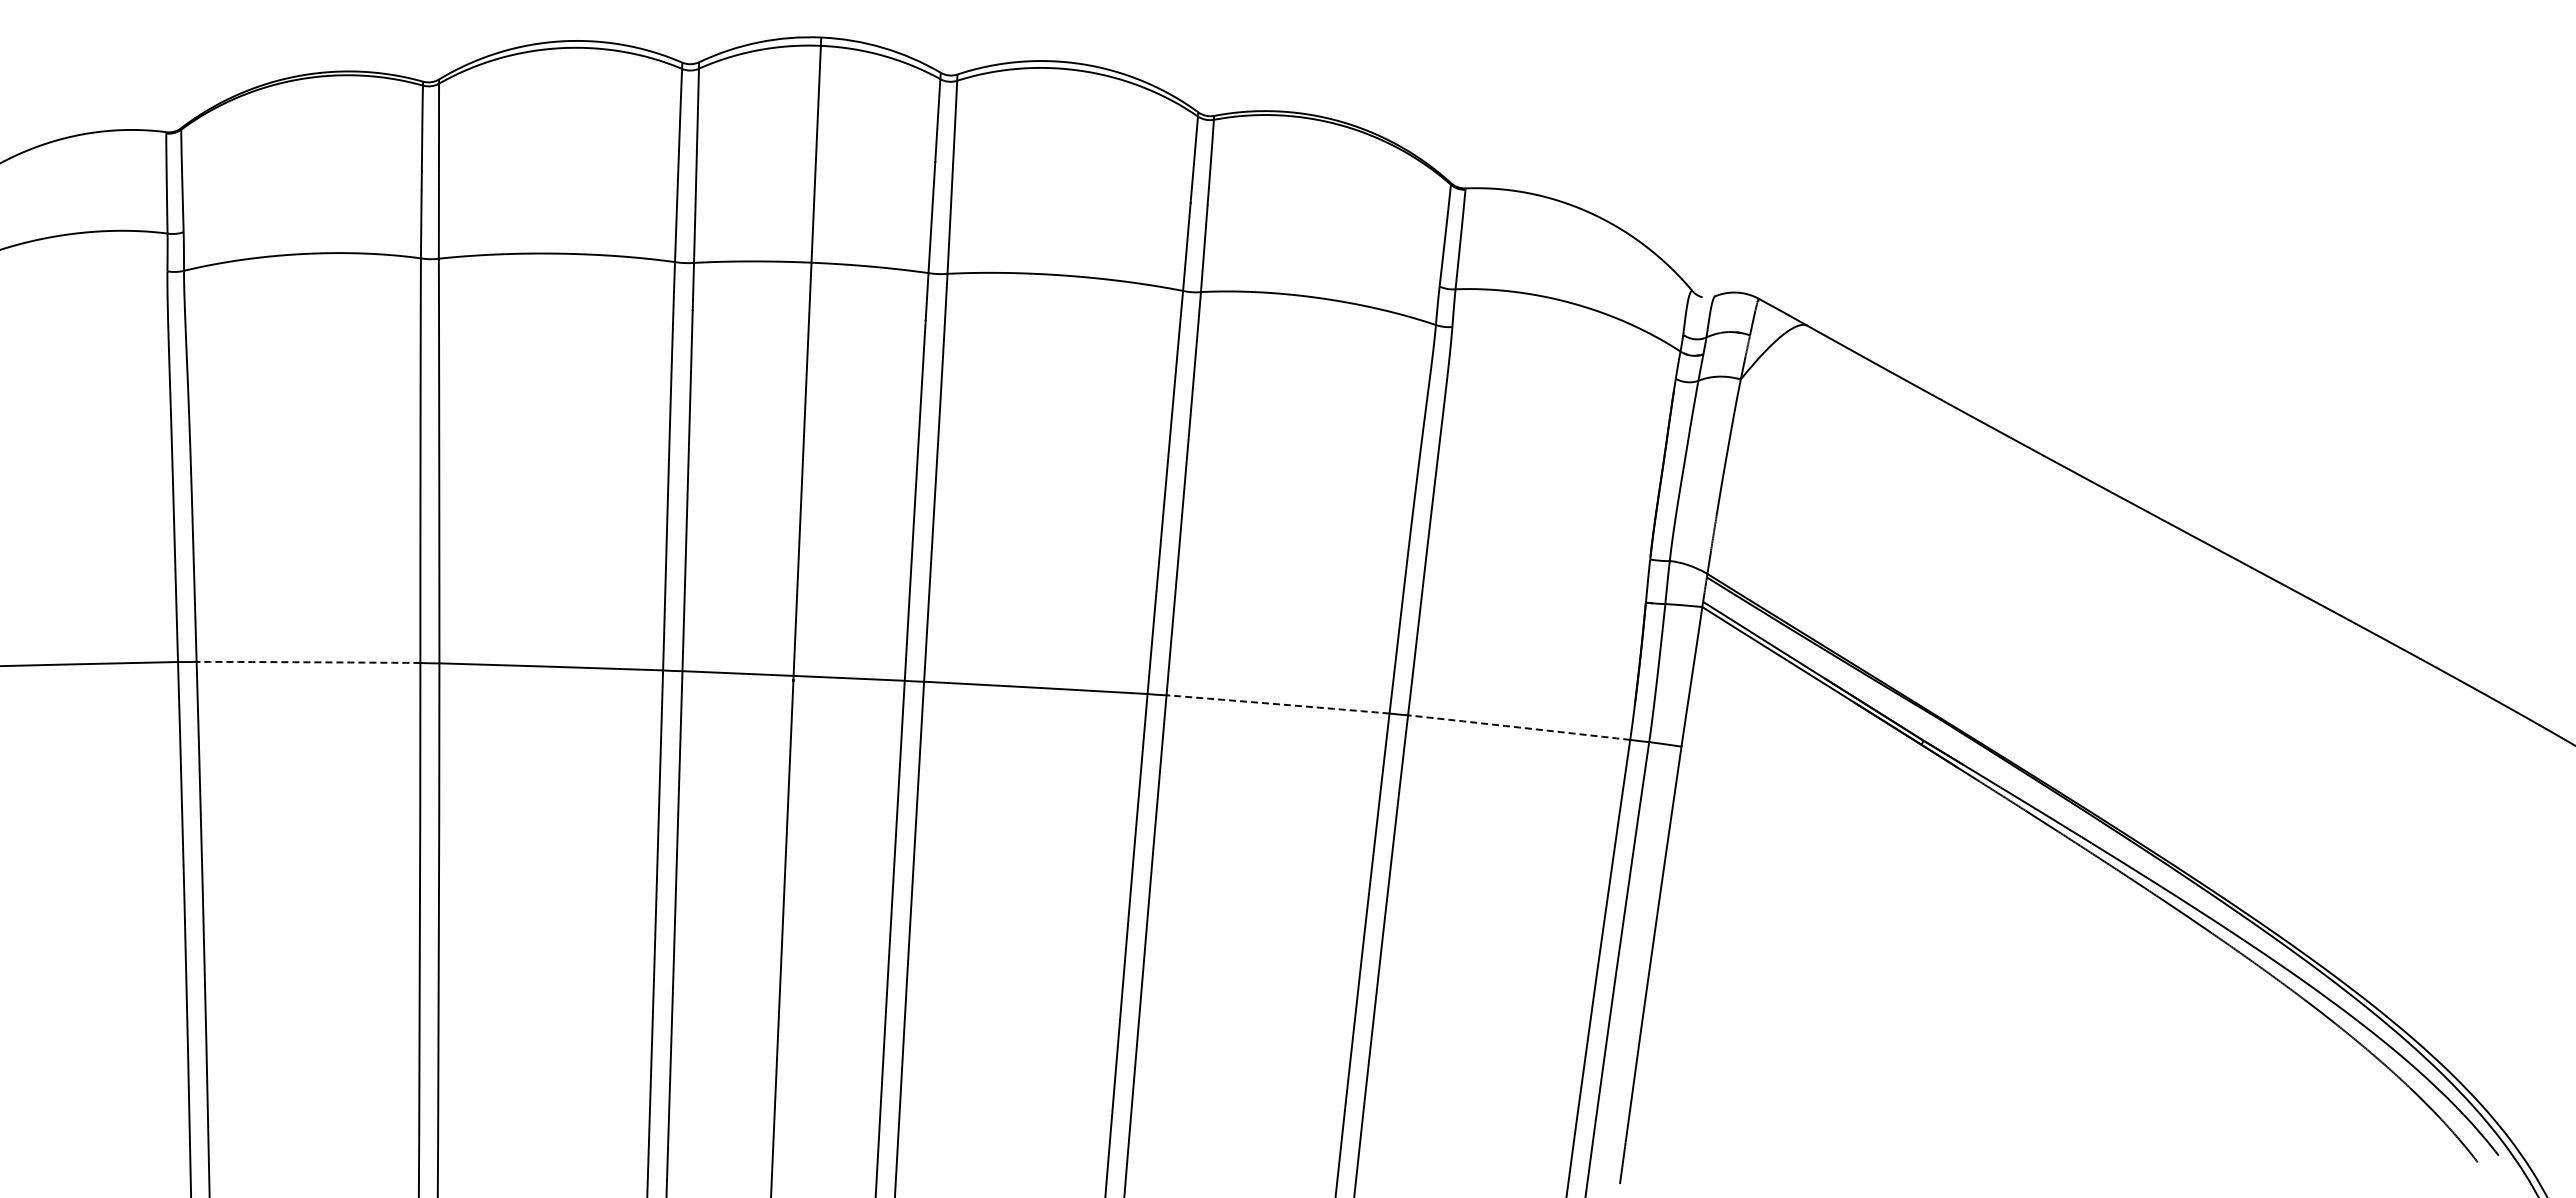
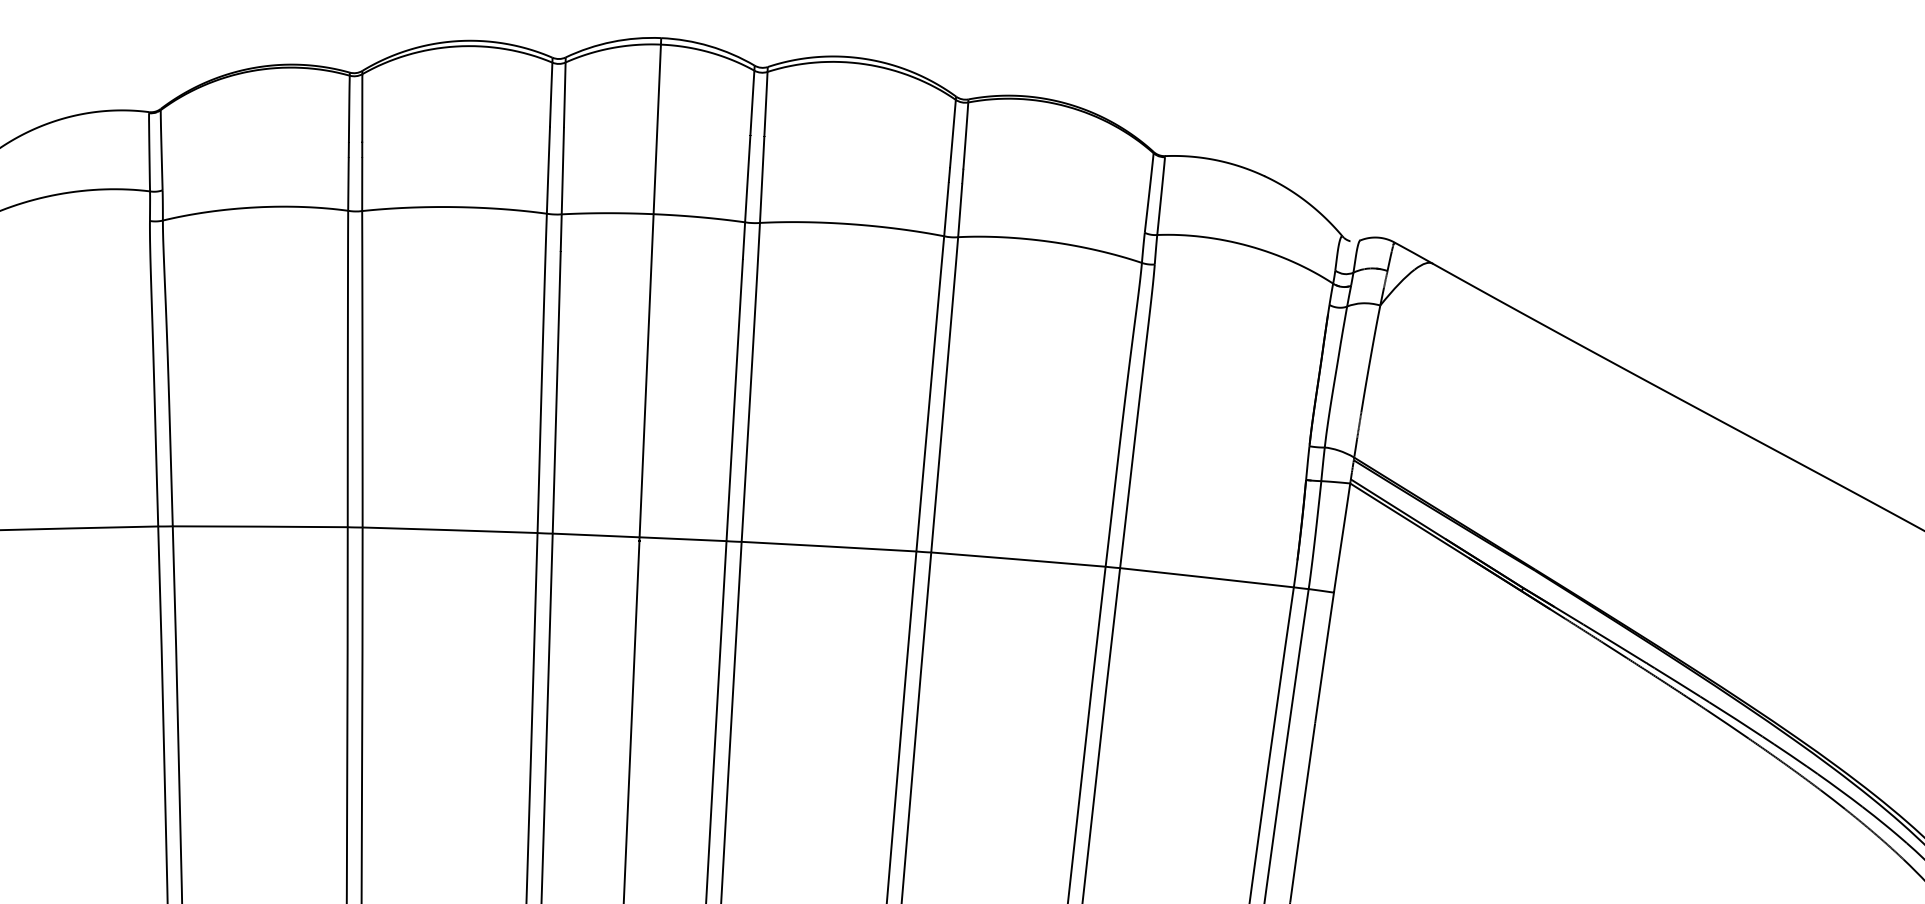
arc: (308, 662) -> (260, 526), dashed -> solid
arc: (1278, 704) -> (1018, 559), dashed -> solid
arc: (1519, 727) -> (1207, 577), dashed -> solid

